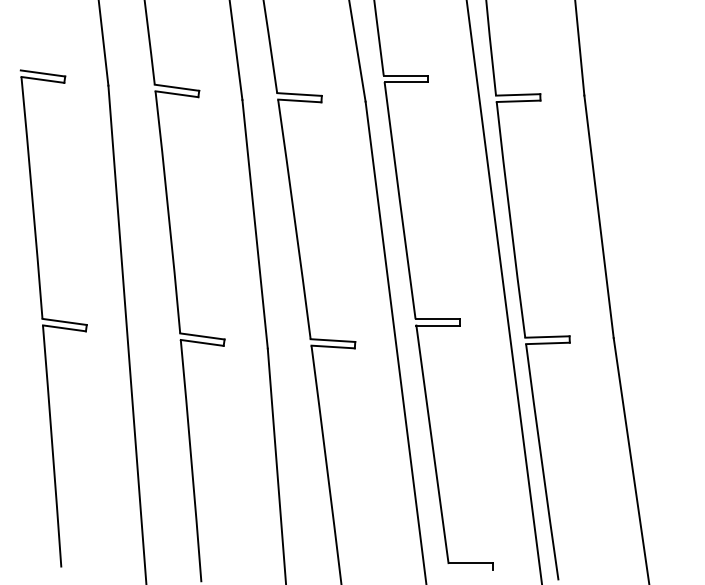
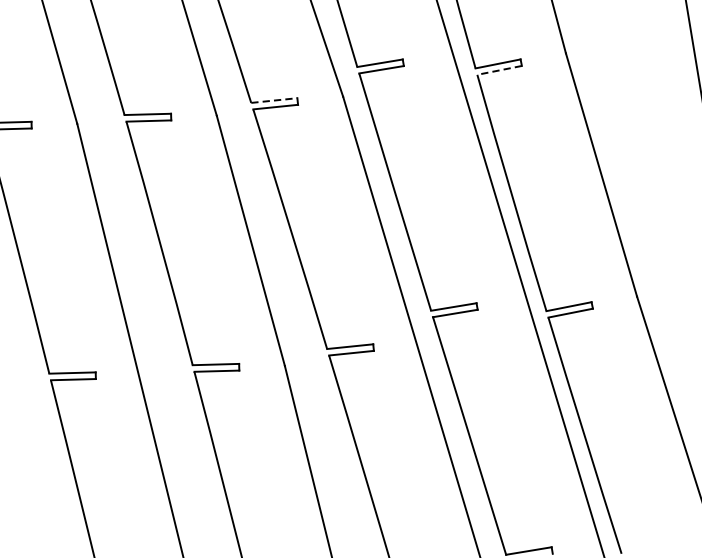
line: (300, 94) -> (275, 100), solid -> dashed
line: (518, 101) -> (499, 70), solid -> dashed

